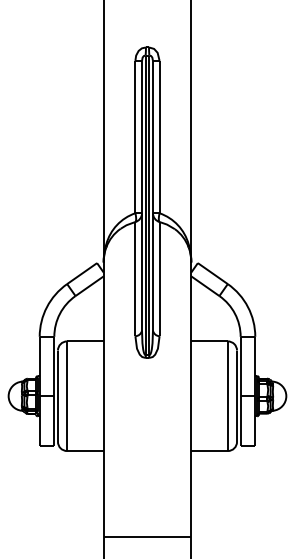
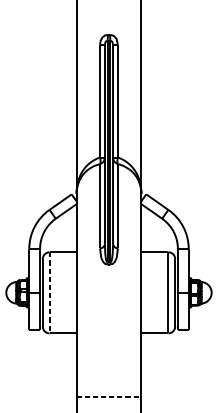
line: (67, 396) -> (49, 293), solid -> dashed
line: (147, 536) -> (109, 396), solid -> dashed

